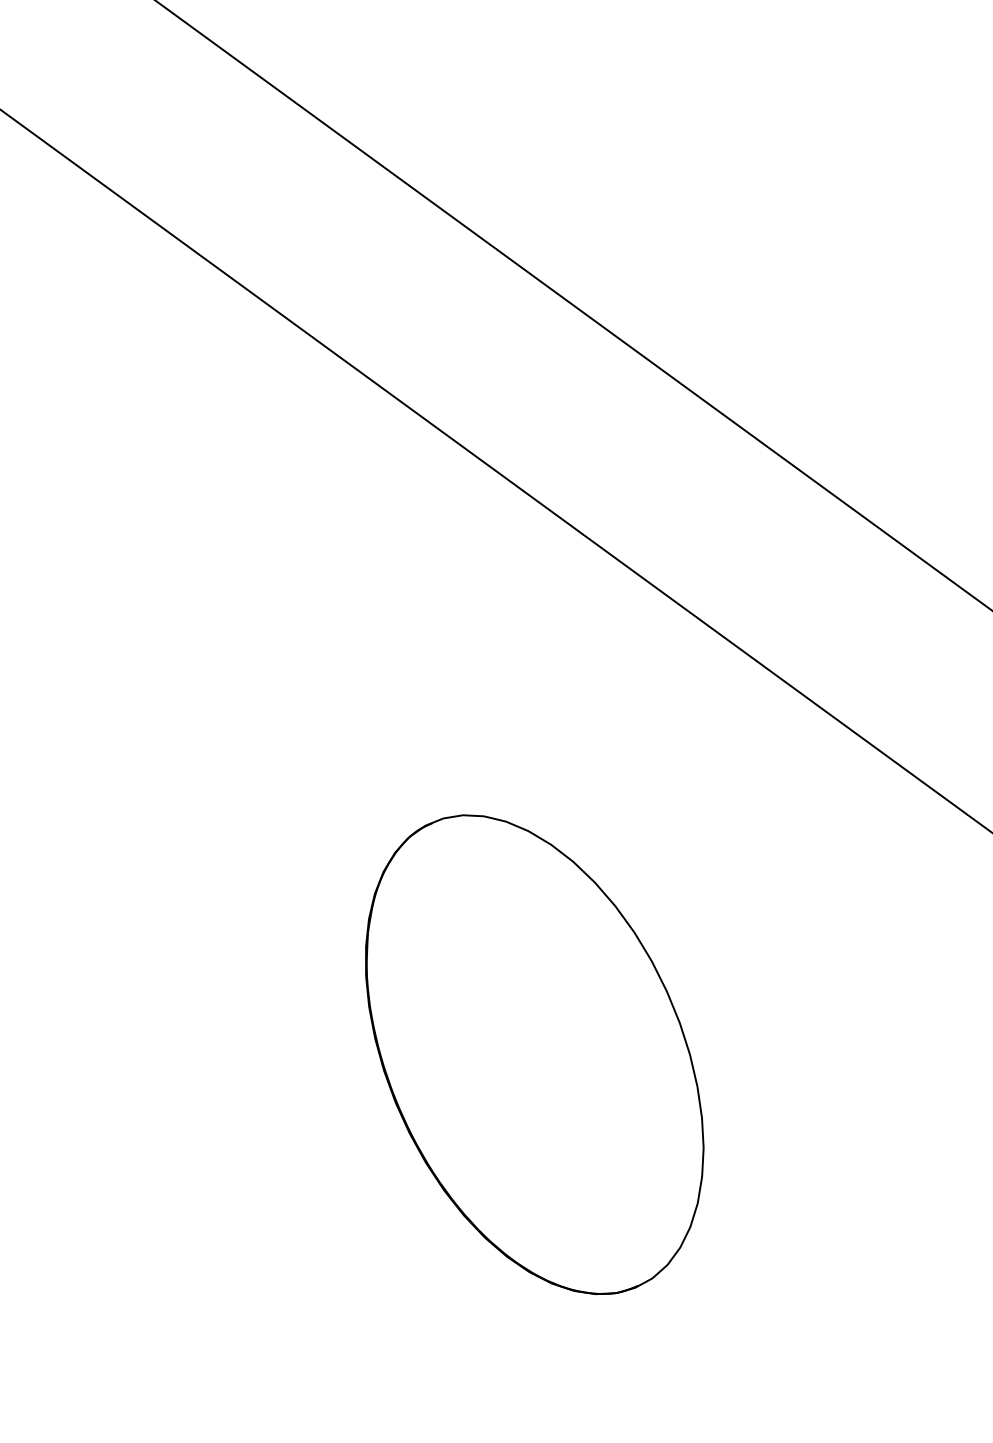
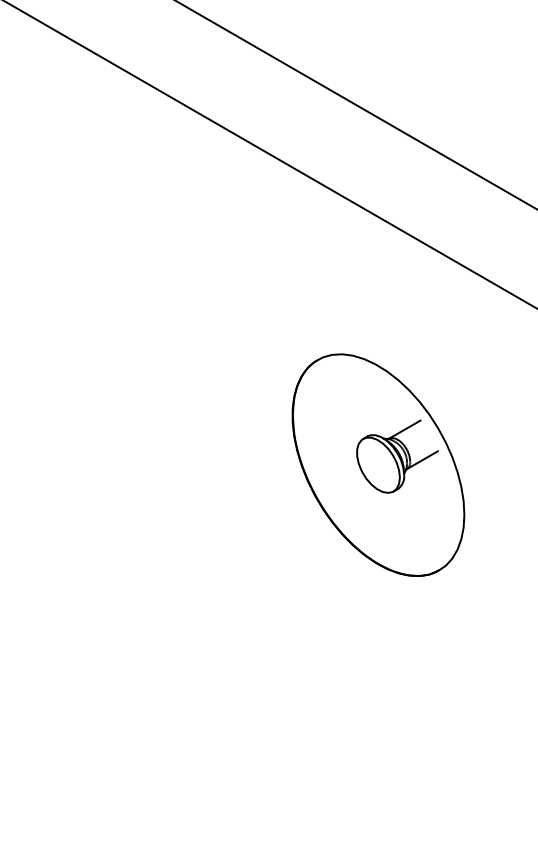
part: (576, 1040) -> (397, 456), added

